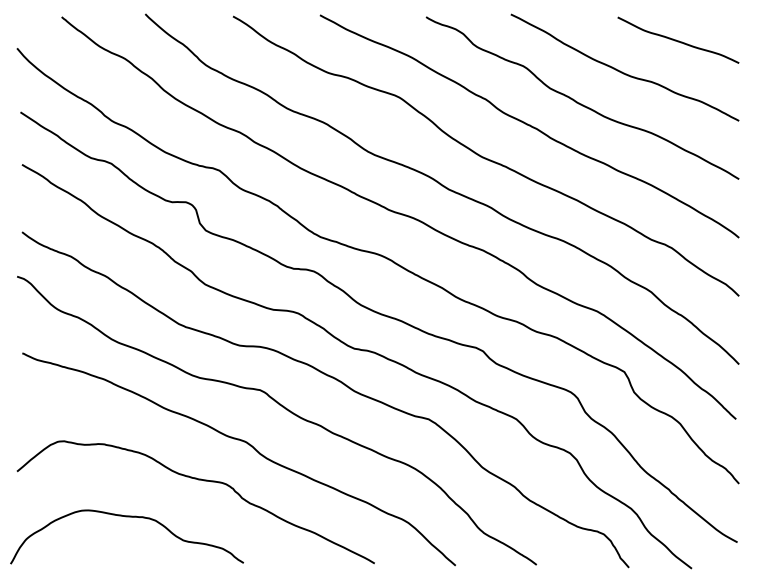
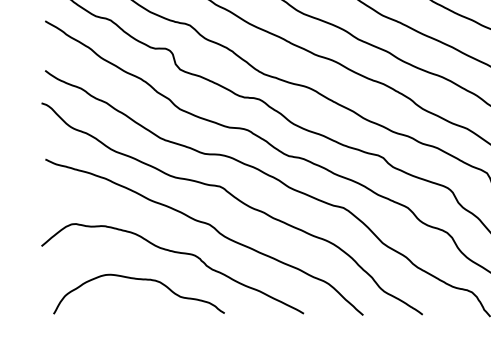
curve: (126, 517) -> (138, 279), moved

